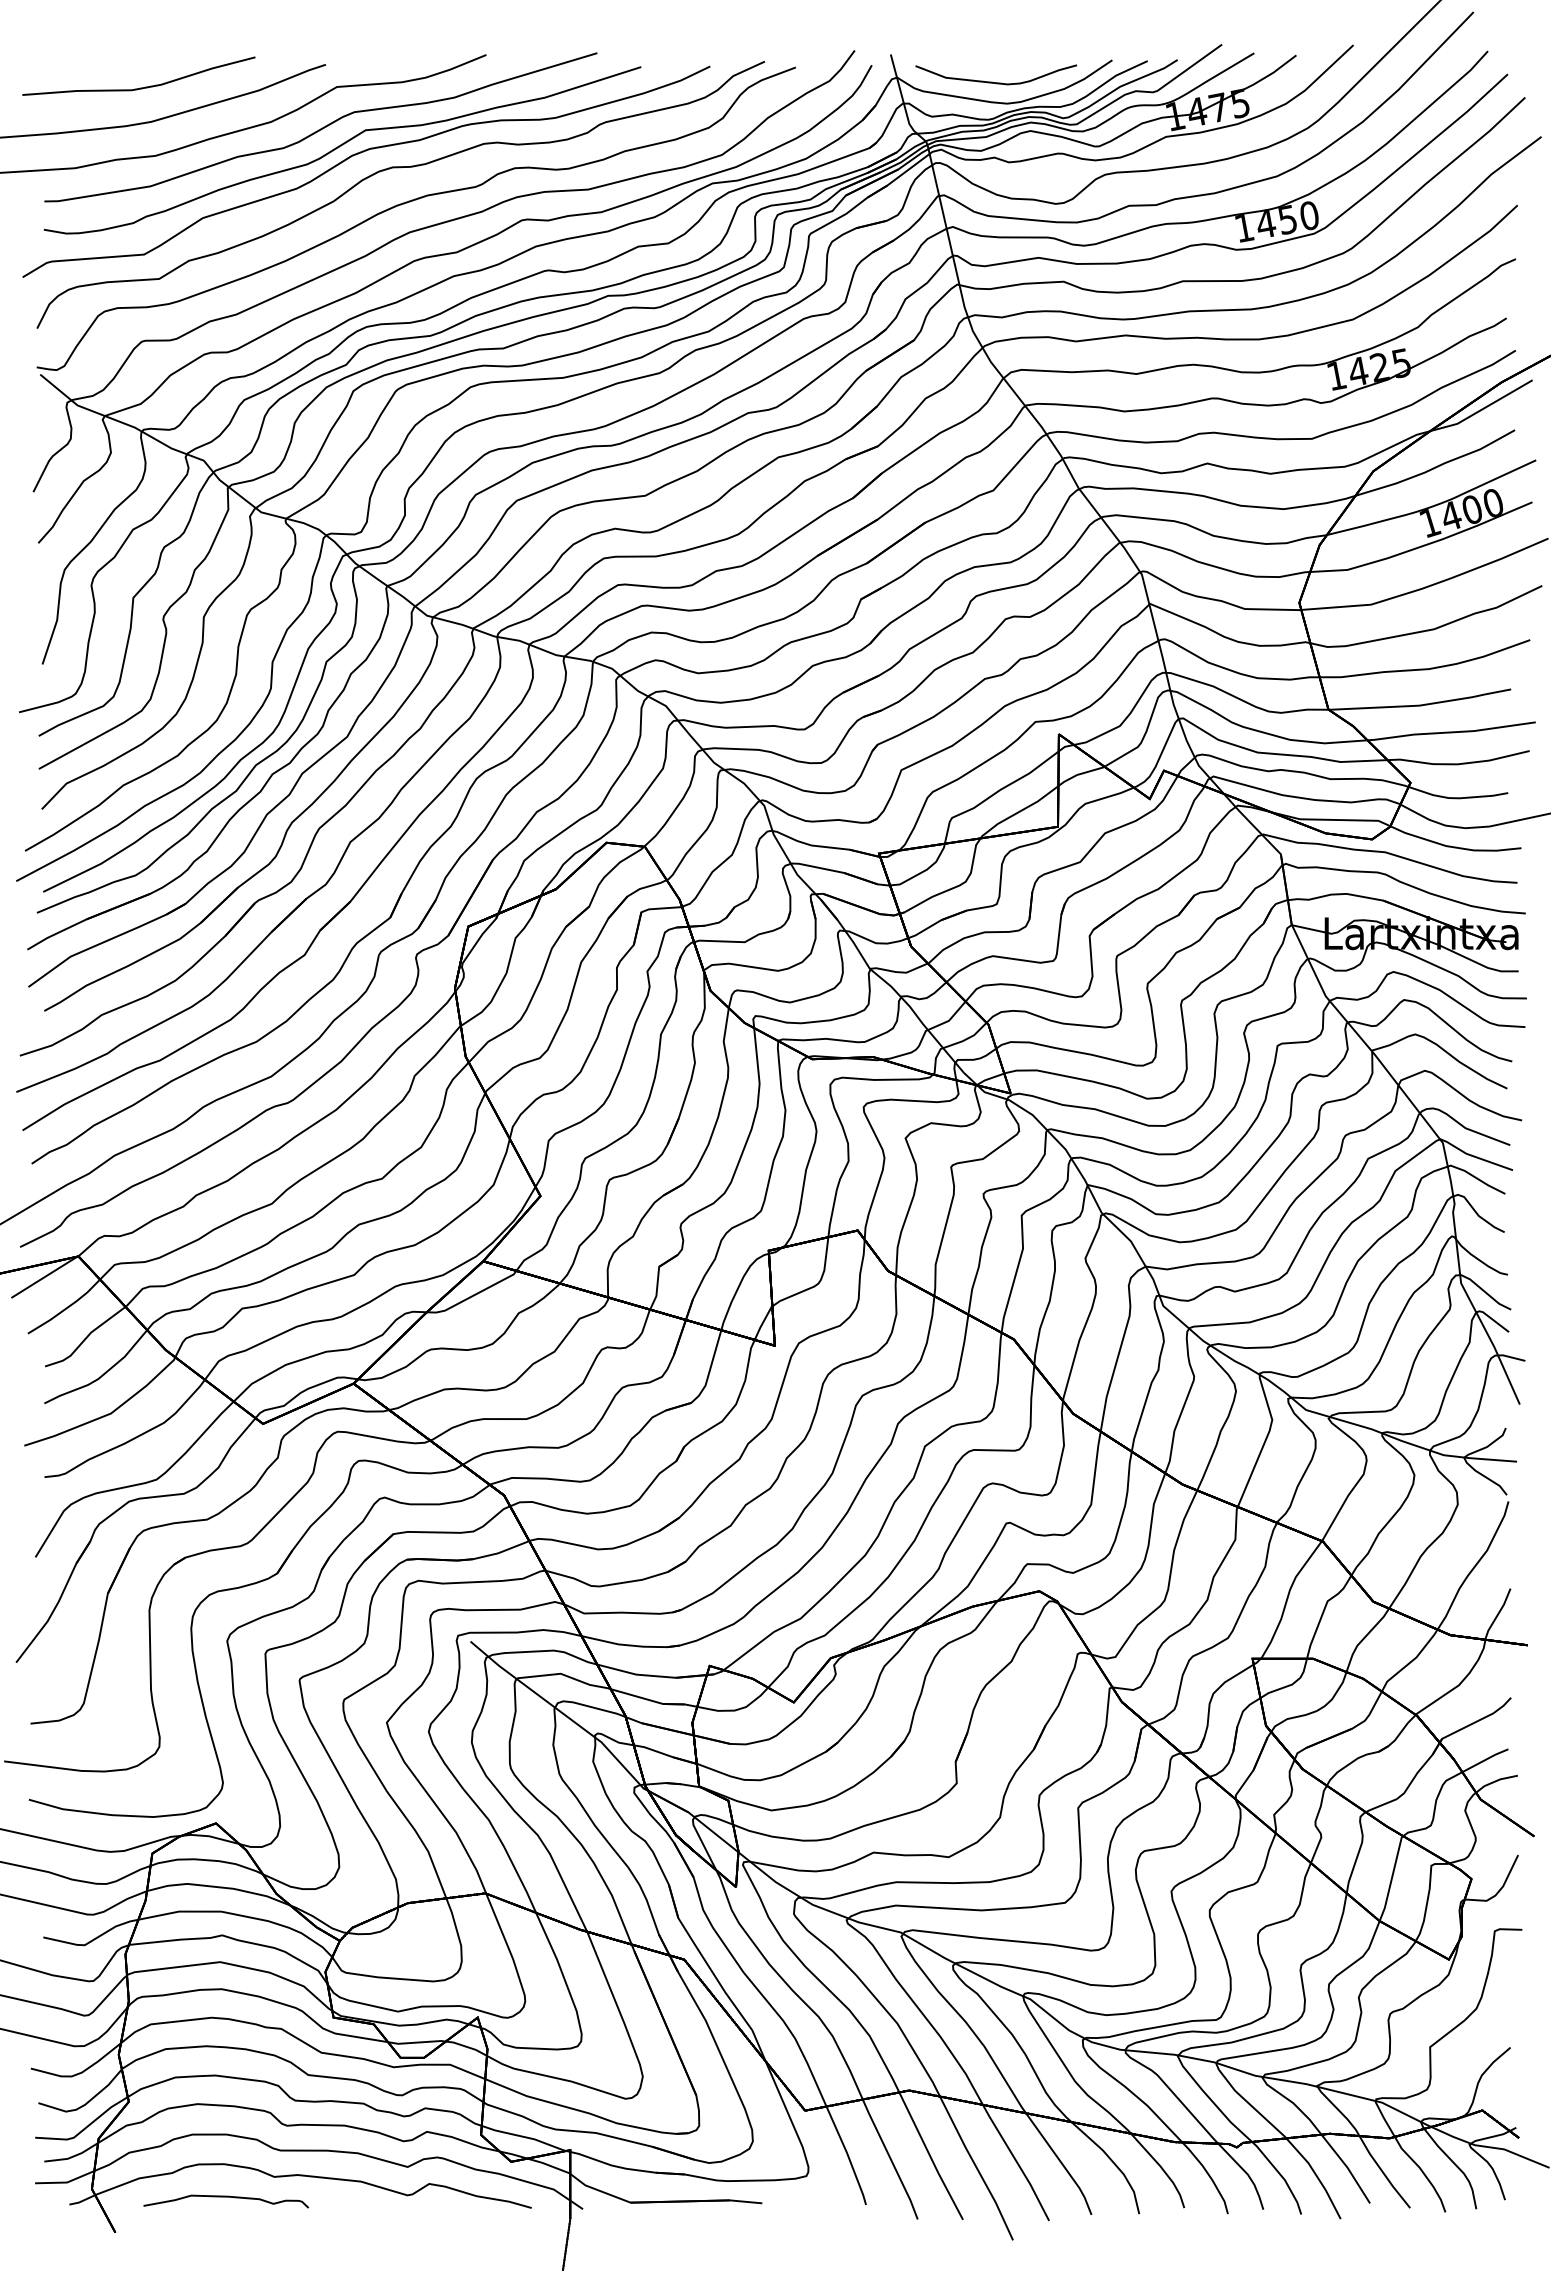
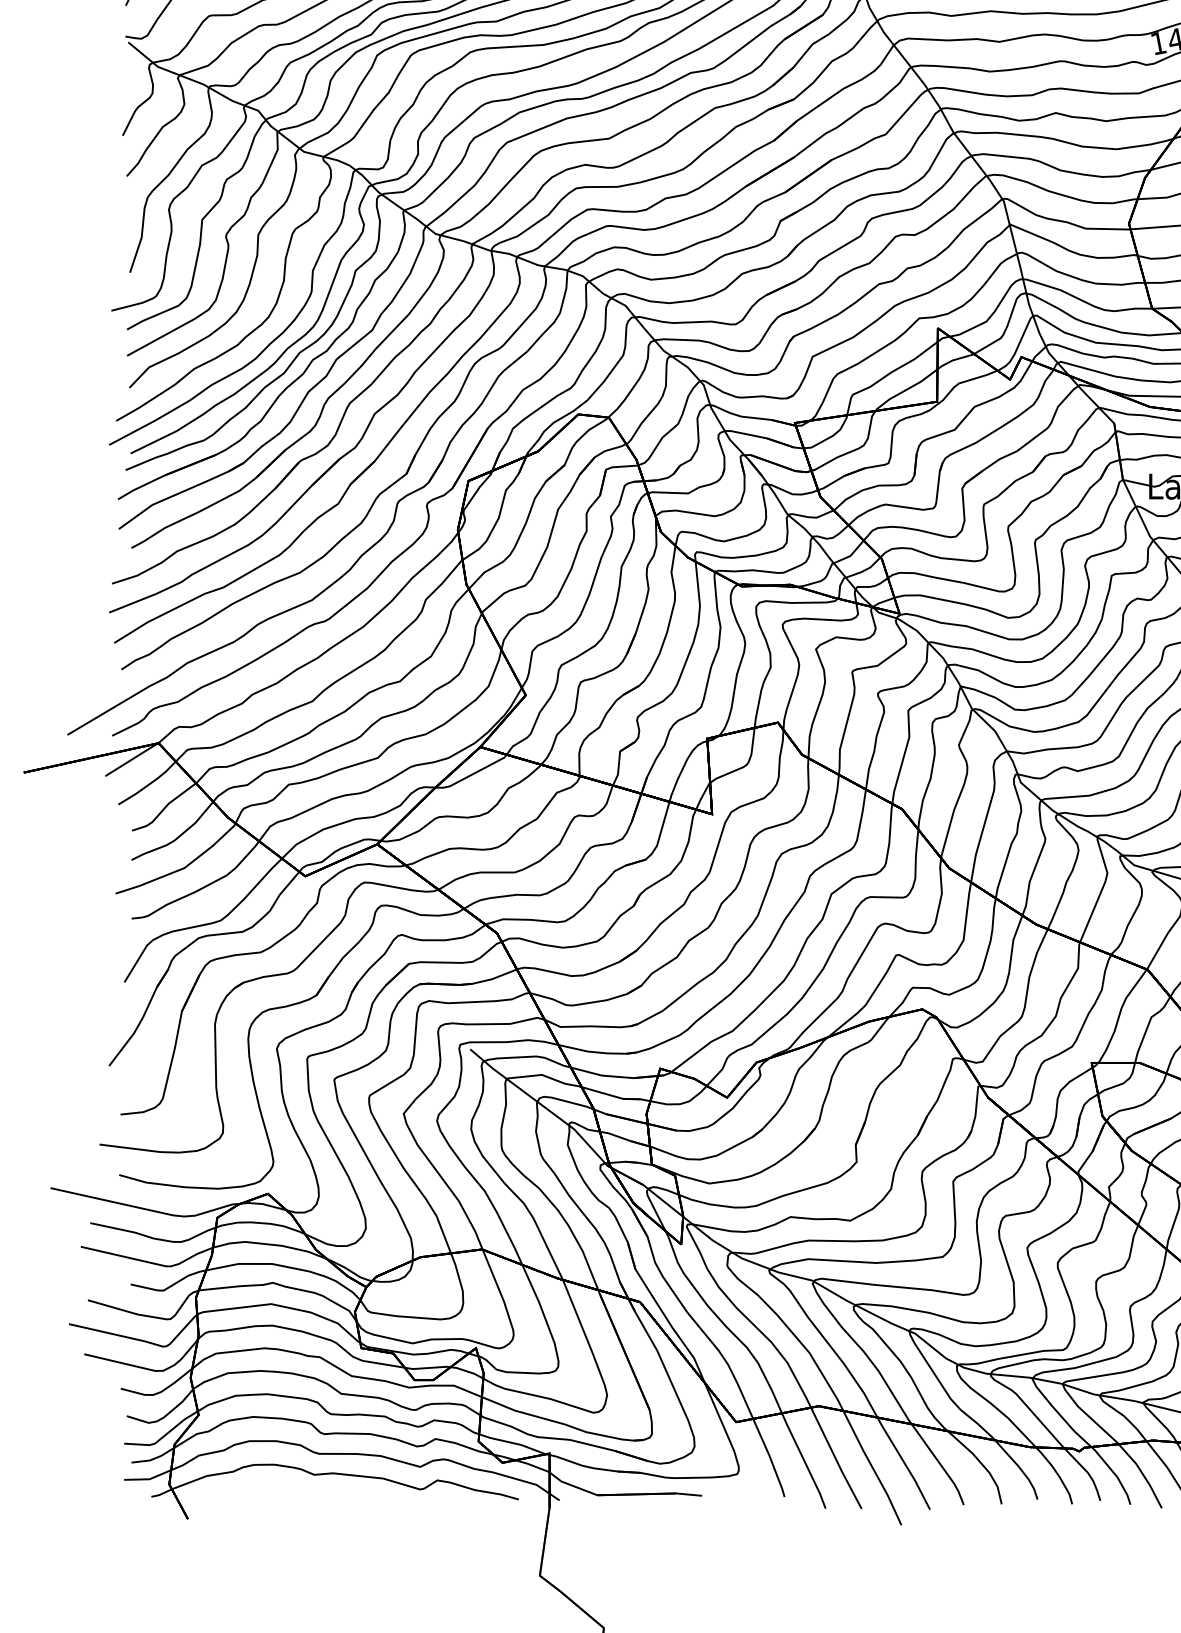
curve: (225, 2197) -> (275, 1491), removed

